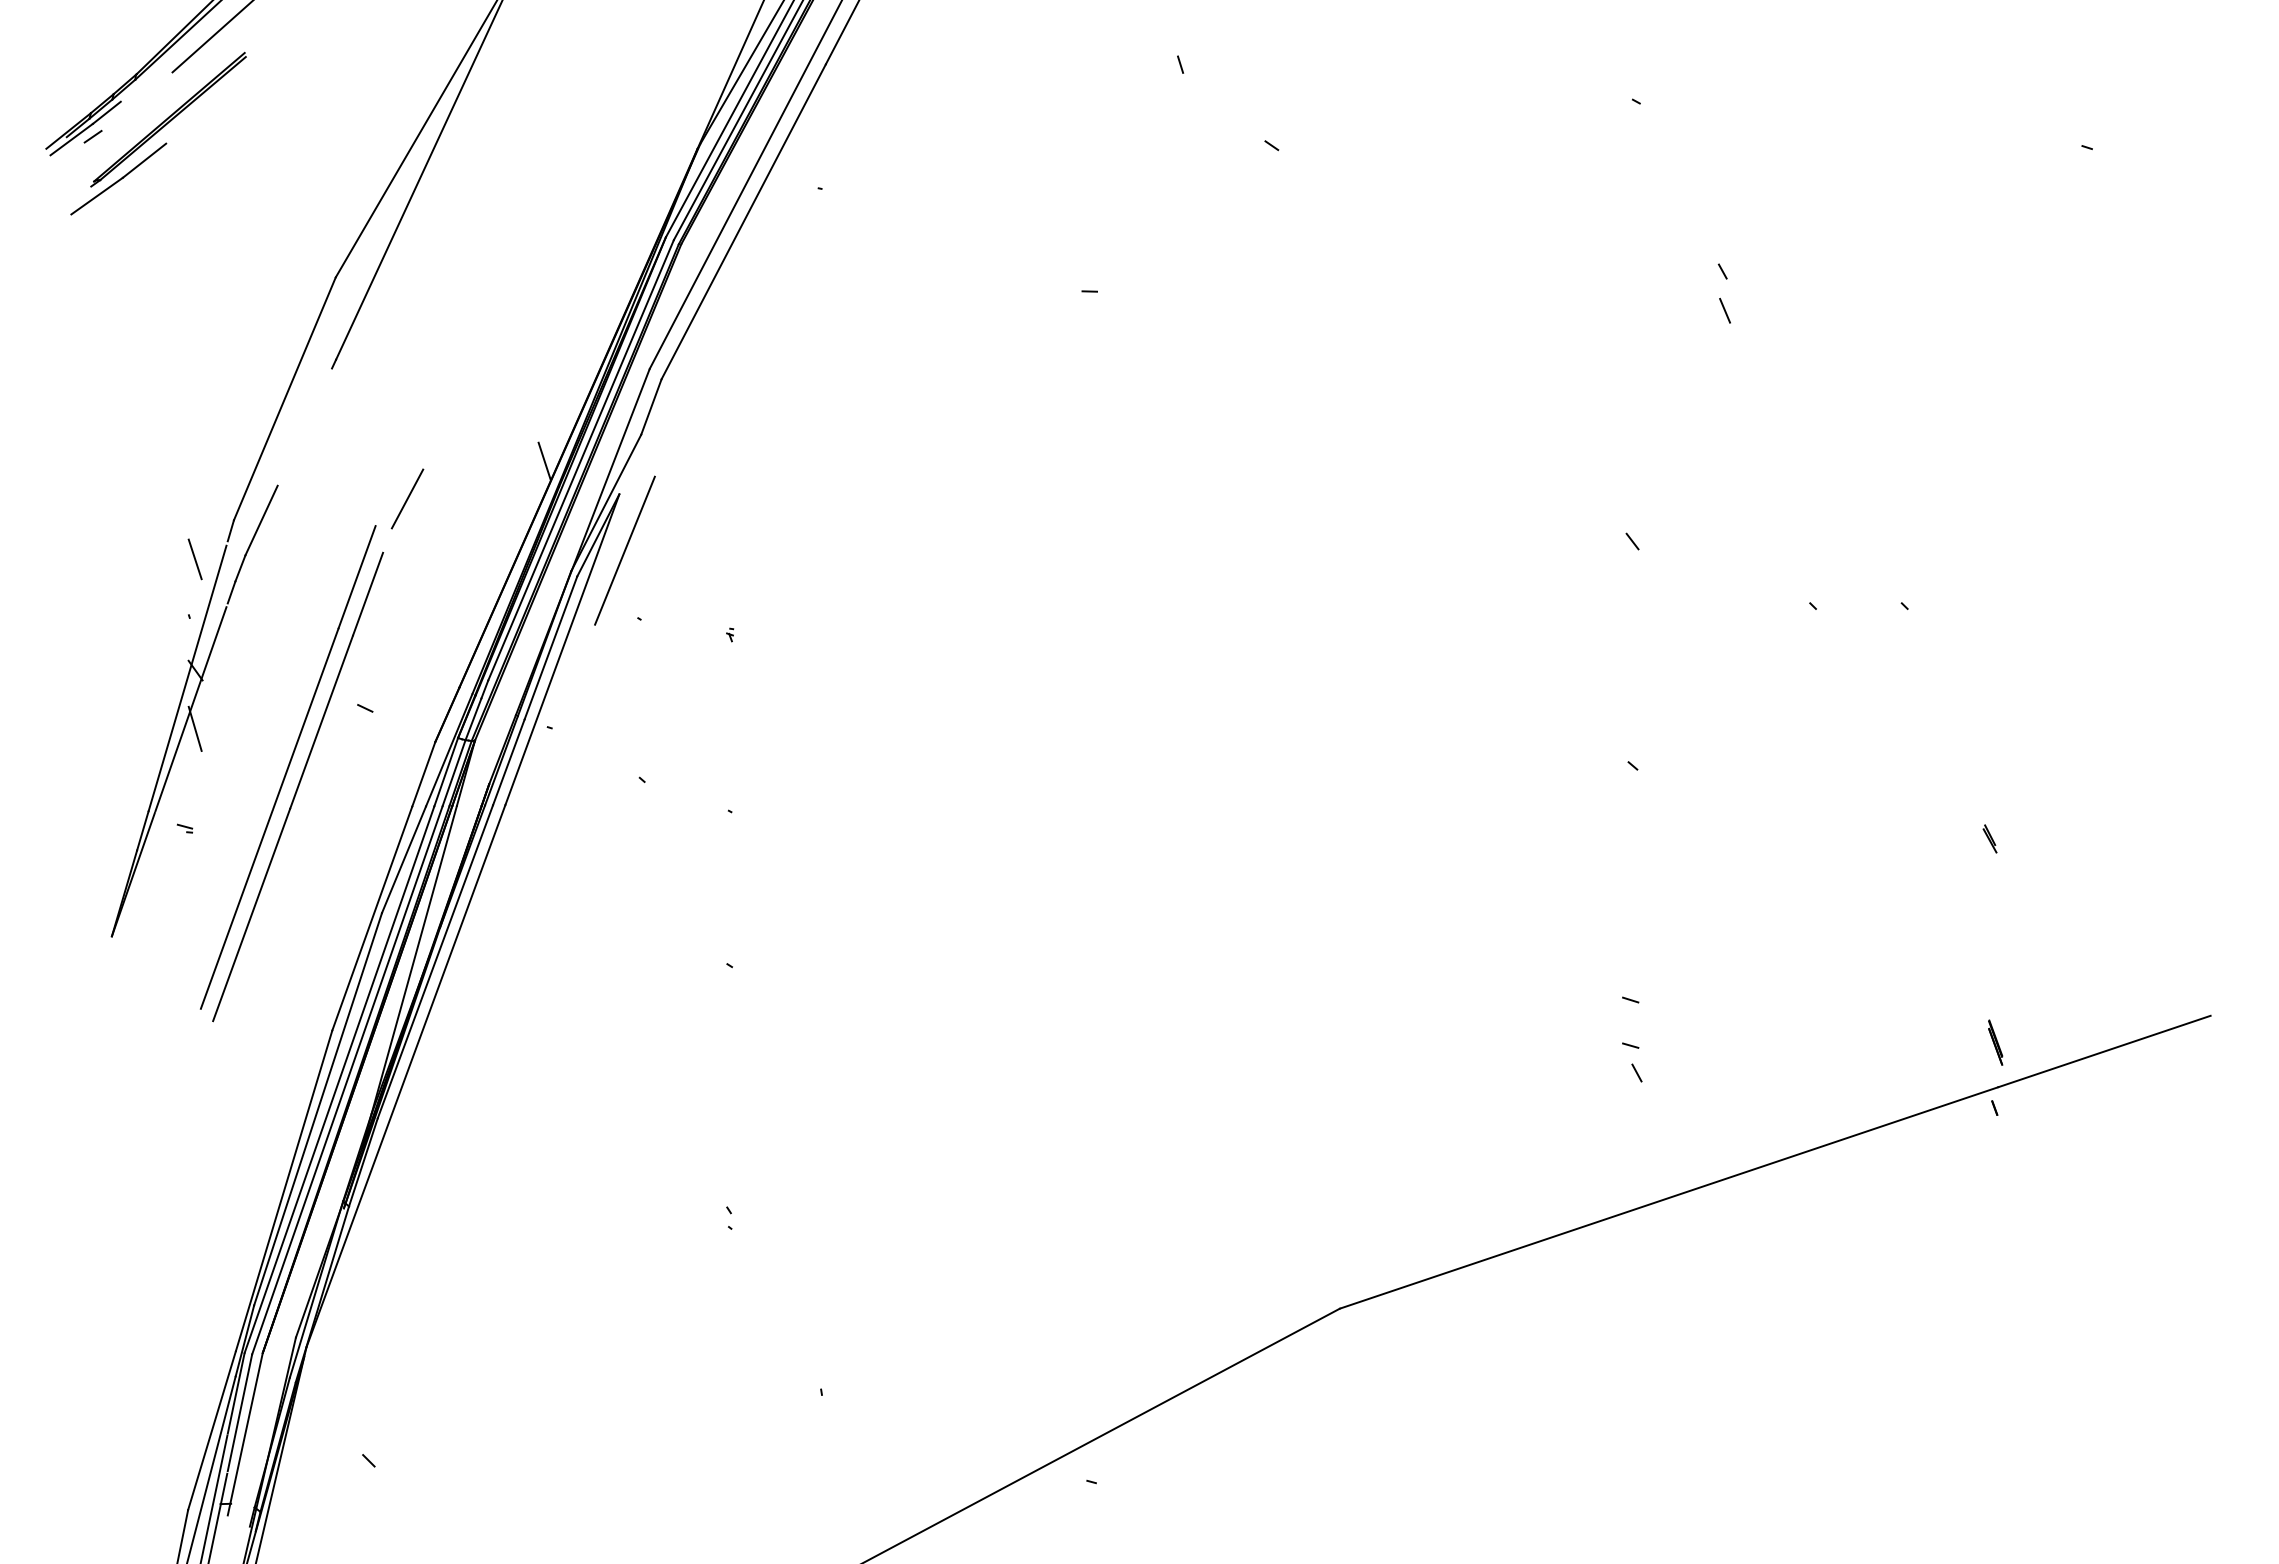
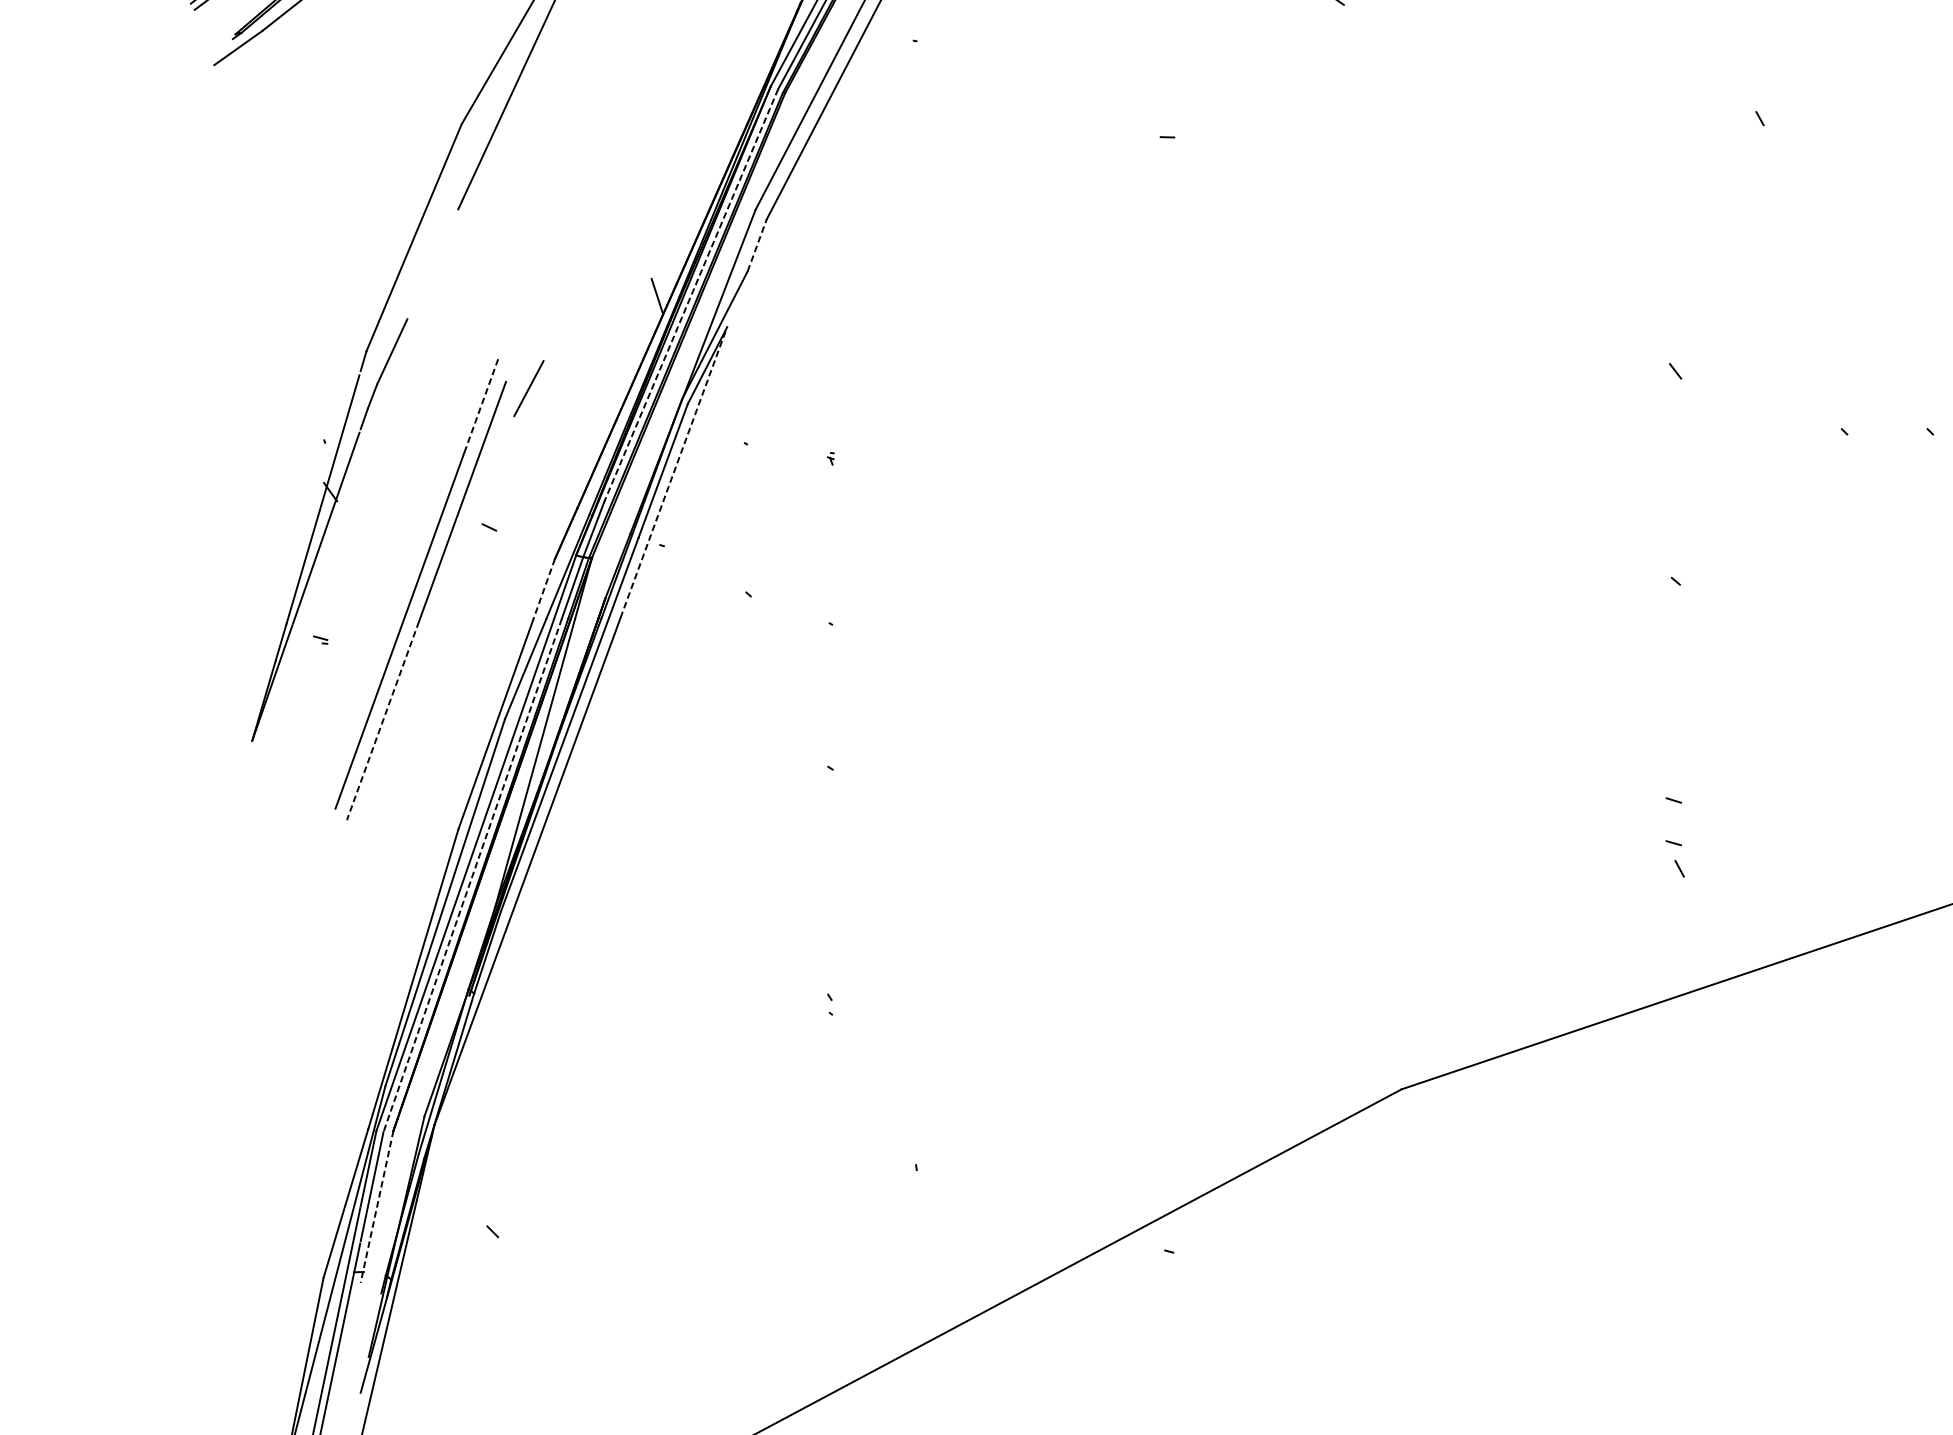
line: (1725, 310) -> (1762, 155), removed
line: (651, 406) -> (757, 244), solid -> dashed
line: (581, 460) -> (691, 295), solid -> dashed
line: (407, 498) -> (528, 388), moved
line: (624, 550) -> (732, 379), removed
line: (194, 559) -> (329, 388), removed
line: (357, 576) -> (482, 404), solid -> dashed
line: (562, 649) -> (673, 472), solid -> dashed
line: (194, 728) -> (329, 546), removed
line: (423, 774) -> (543, 589), solid -> dashed
line: (251, 914) -> (382, 720), solid -> dashed
line: (347, 1080) -> (472, 875), solid -> dashed
line: (245, 1434) -> (377, 1207), solid -> dashed

